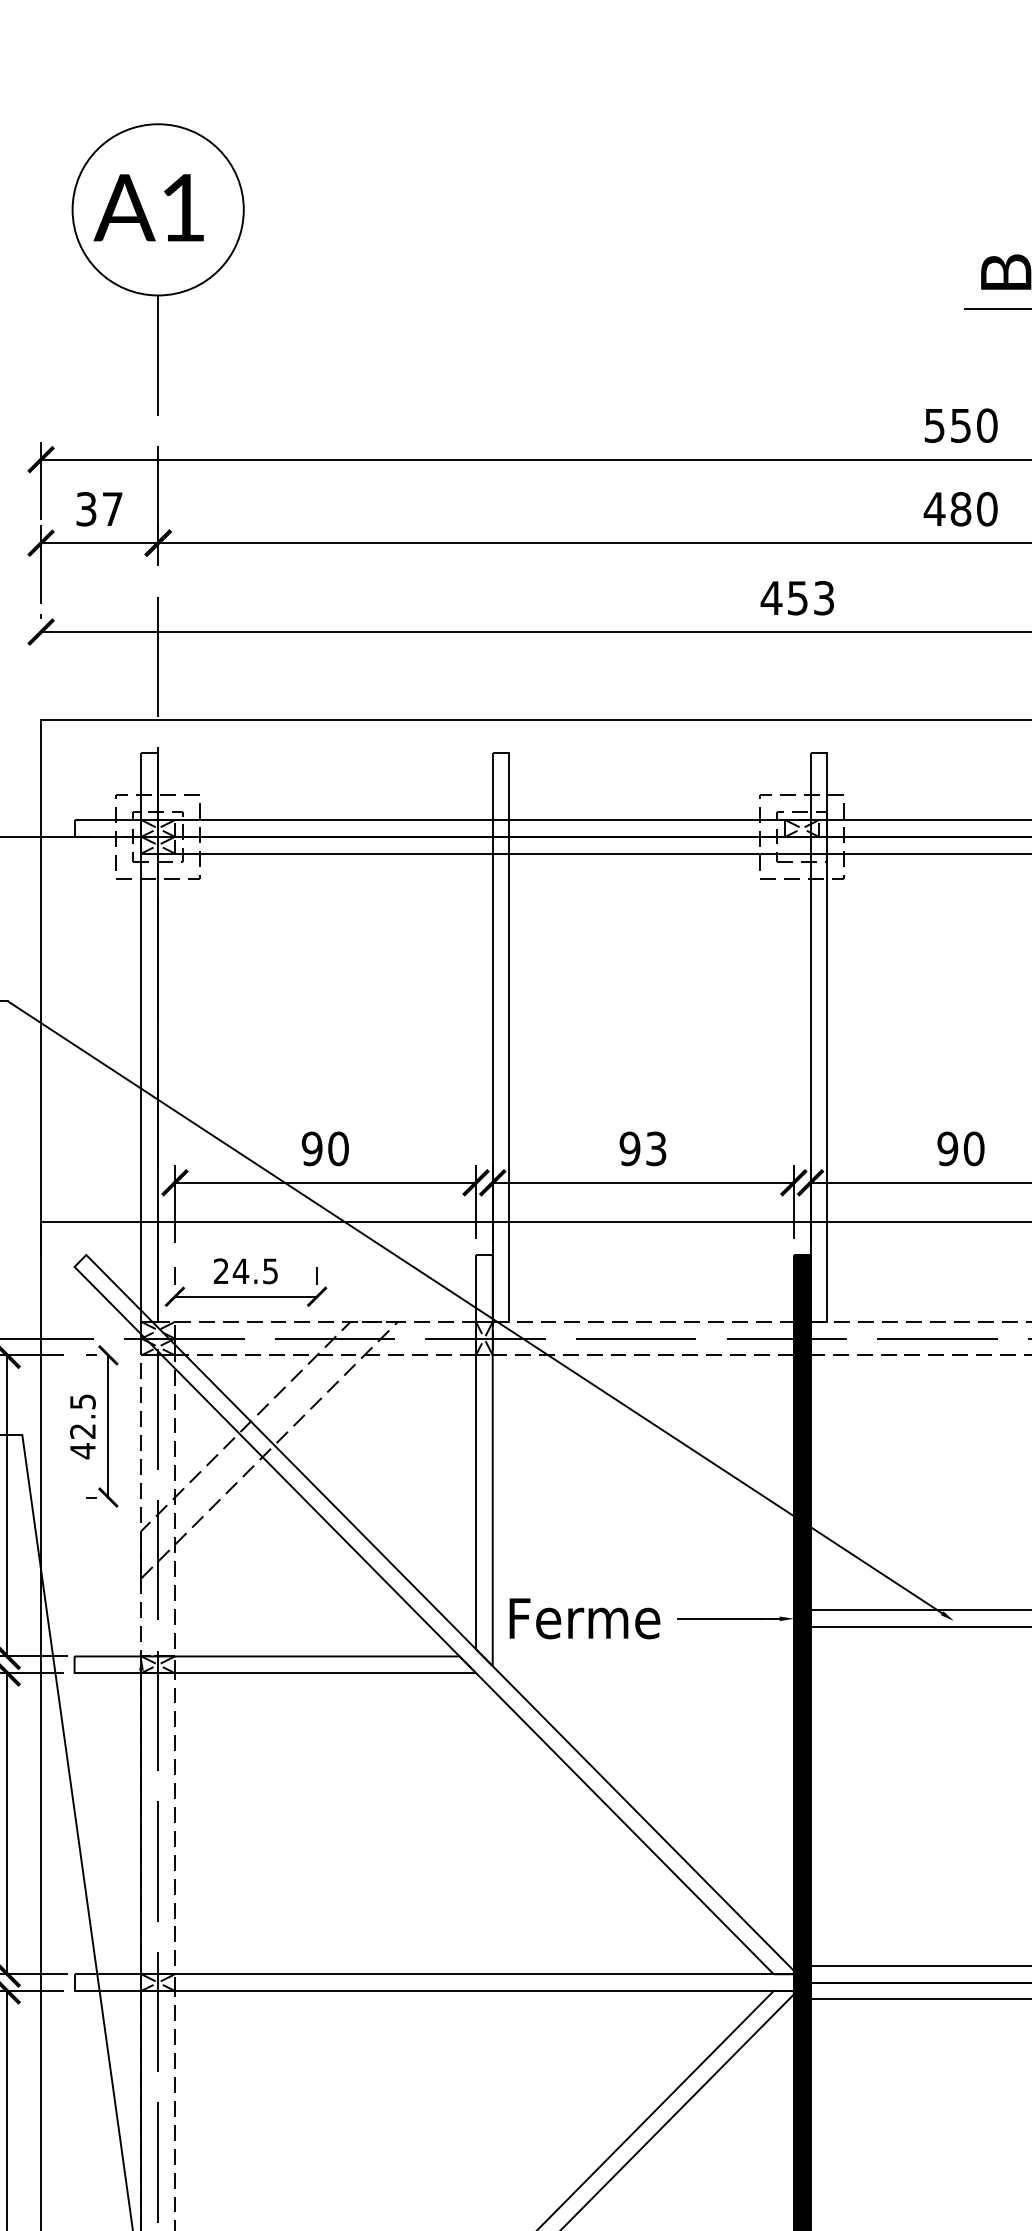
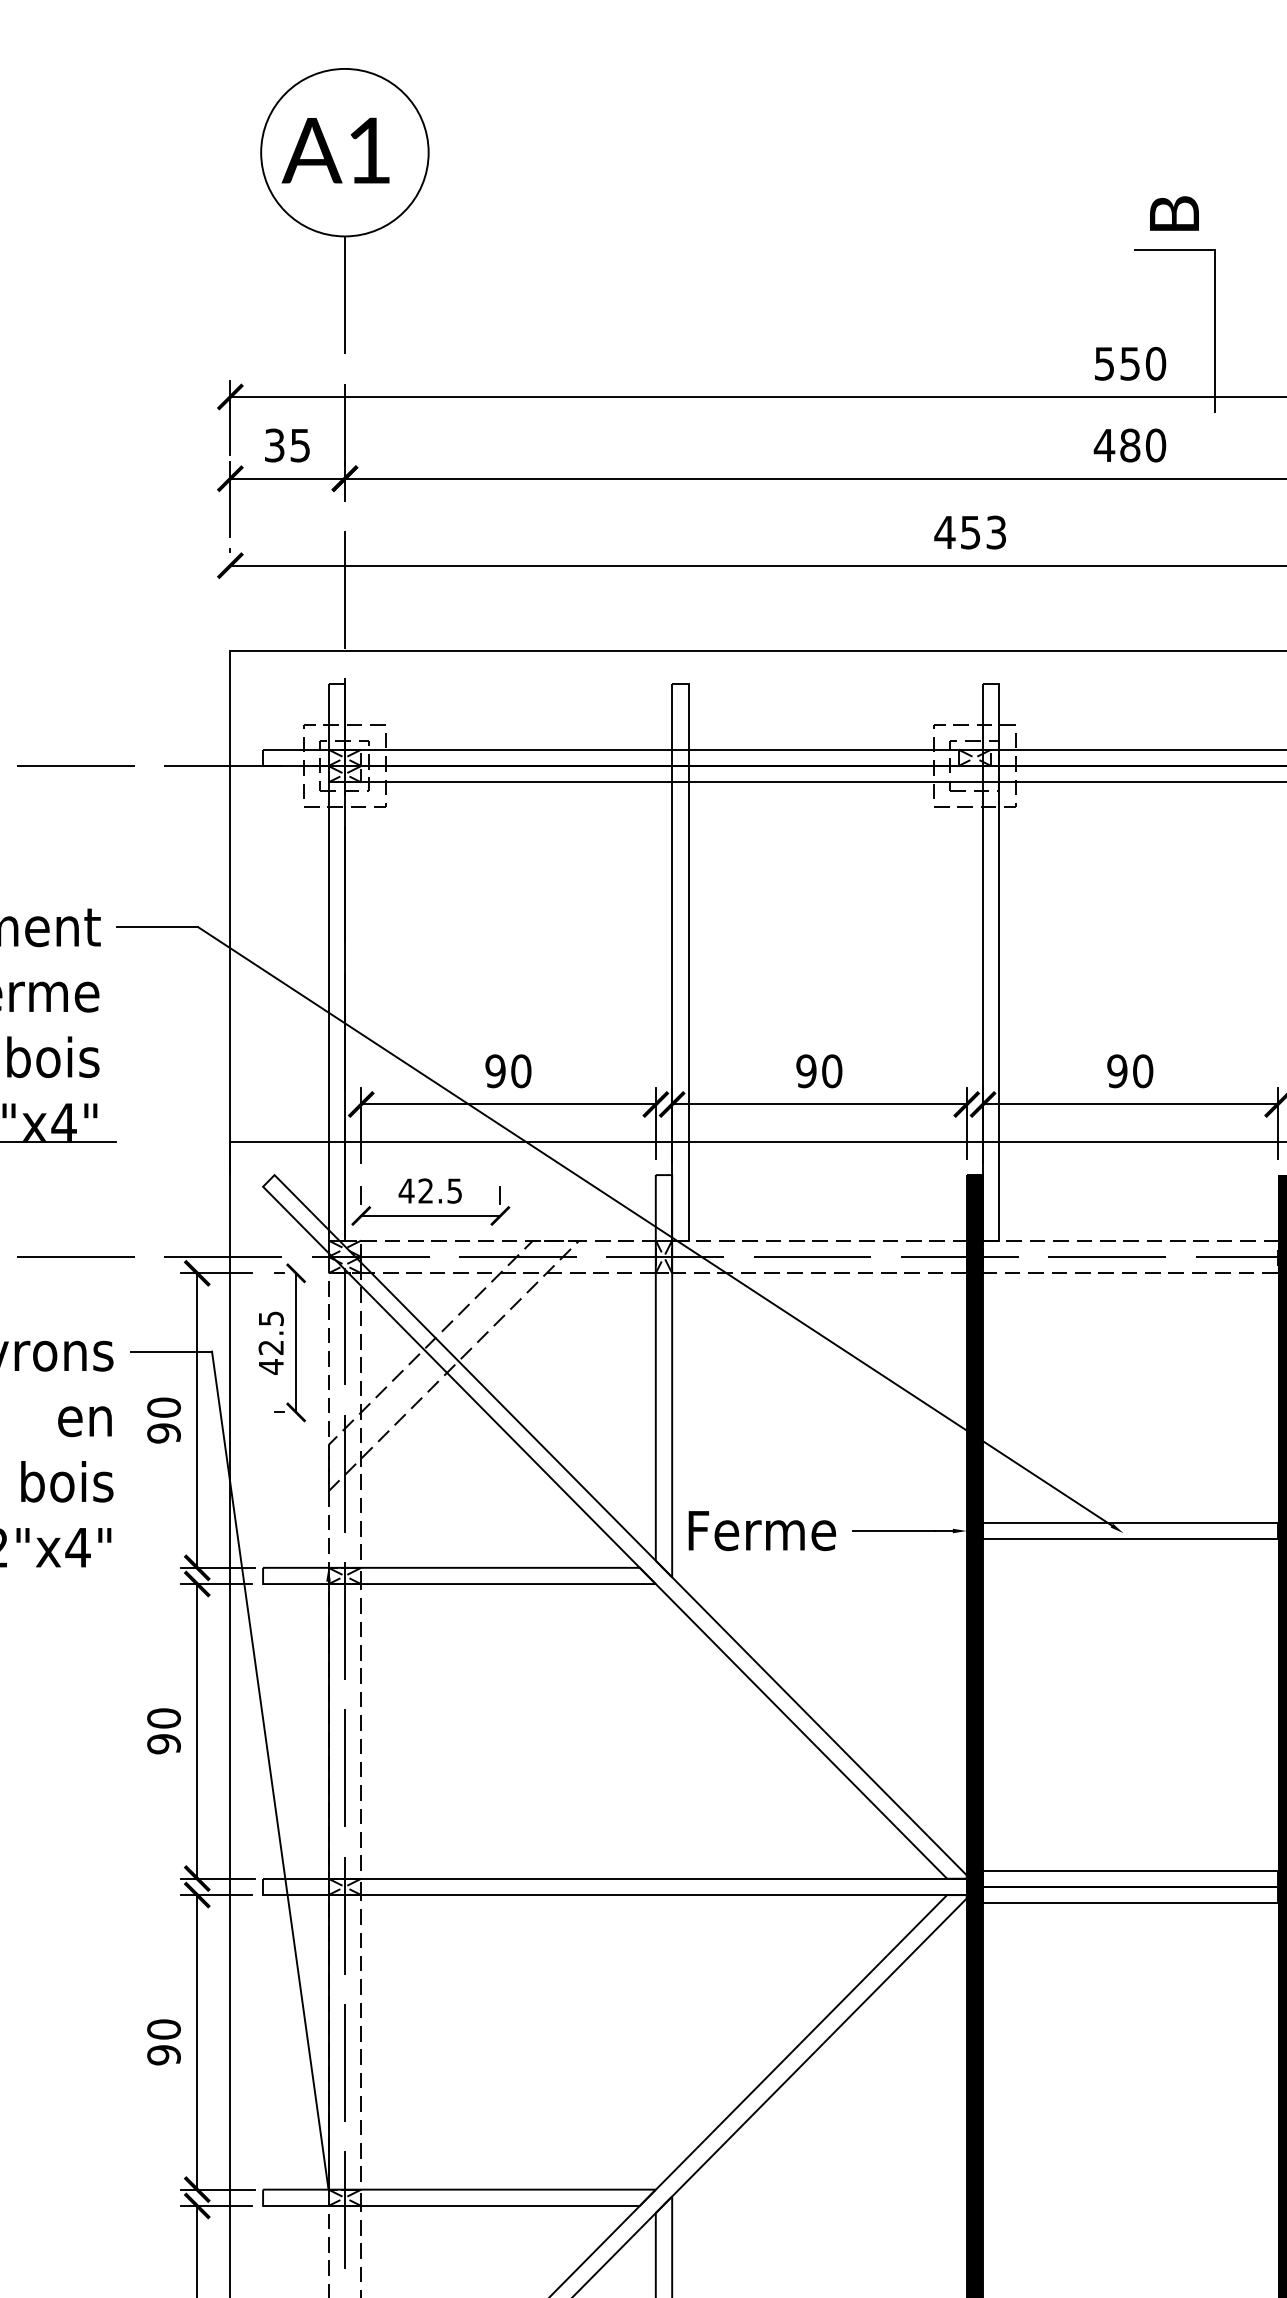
text: (111, 509) -> (299, 445), 37 -> 35
text: (656, 1149) -> (832, 1071), 93 -> 90
text: (230, 1270) -> (415, 1190), 24.5 -> 42.5

